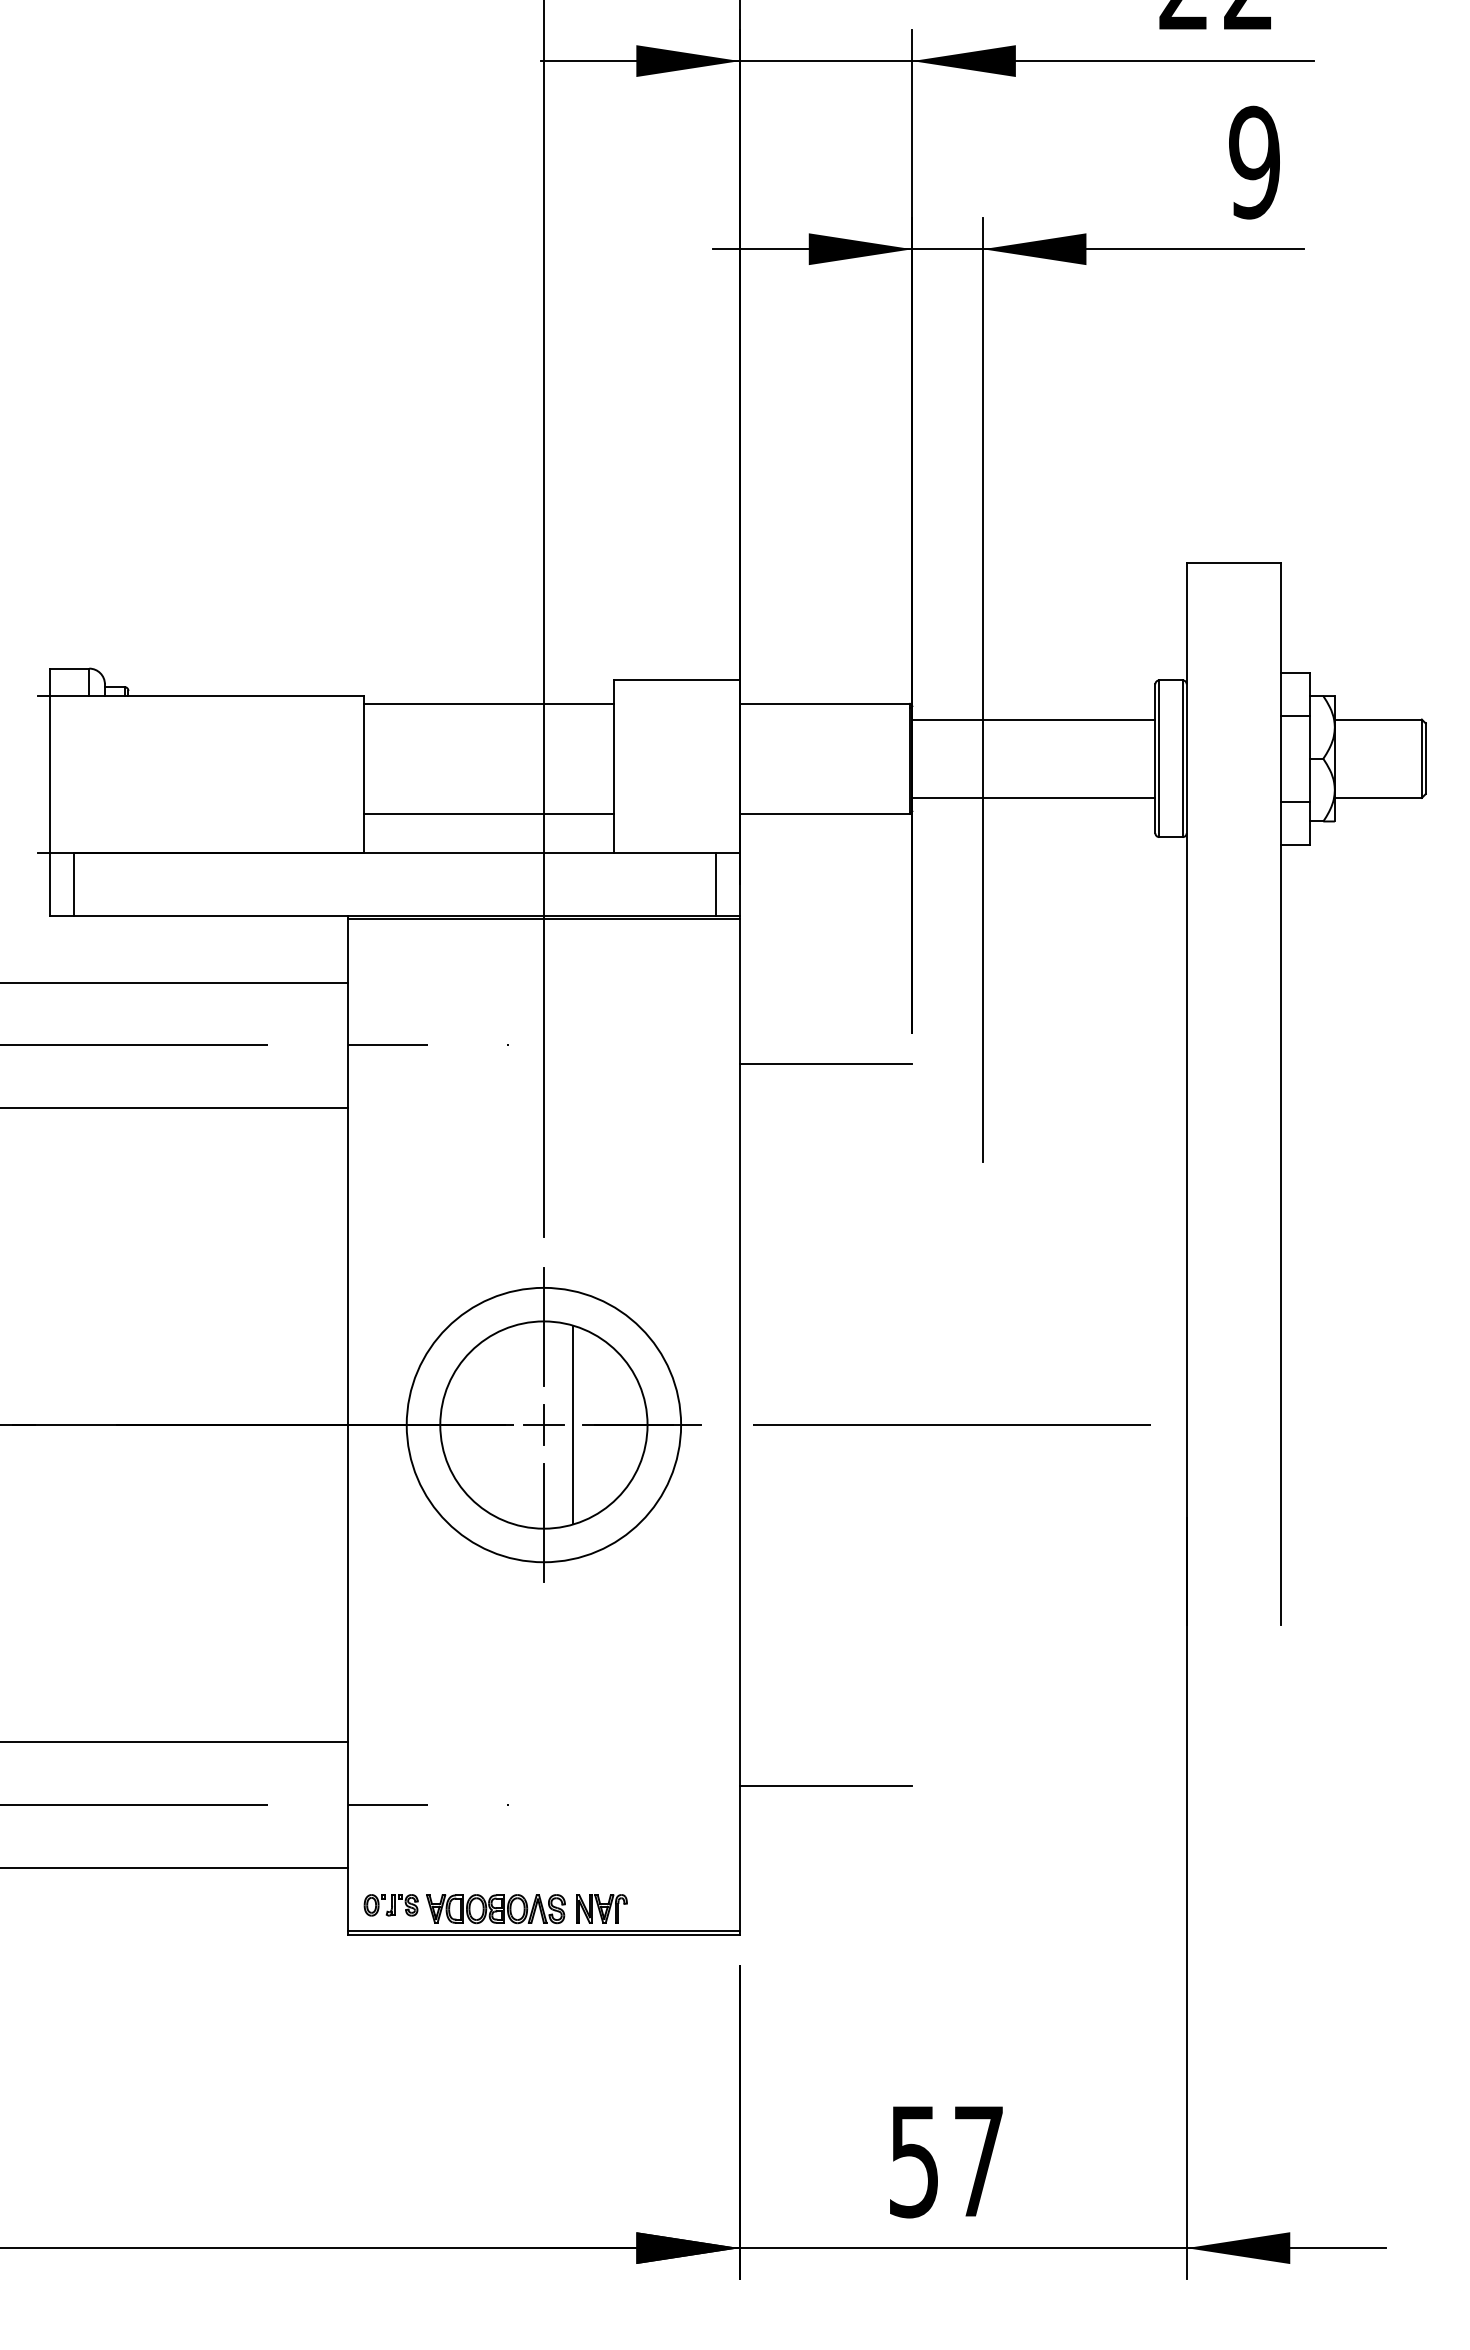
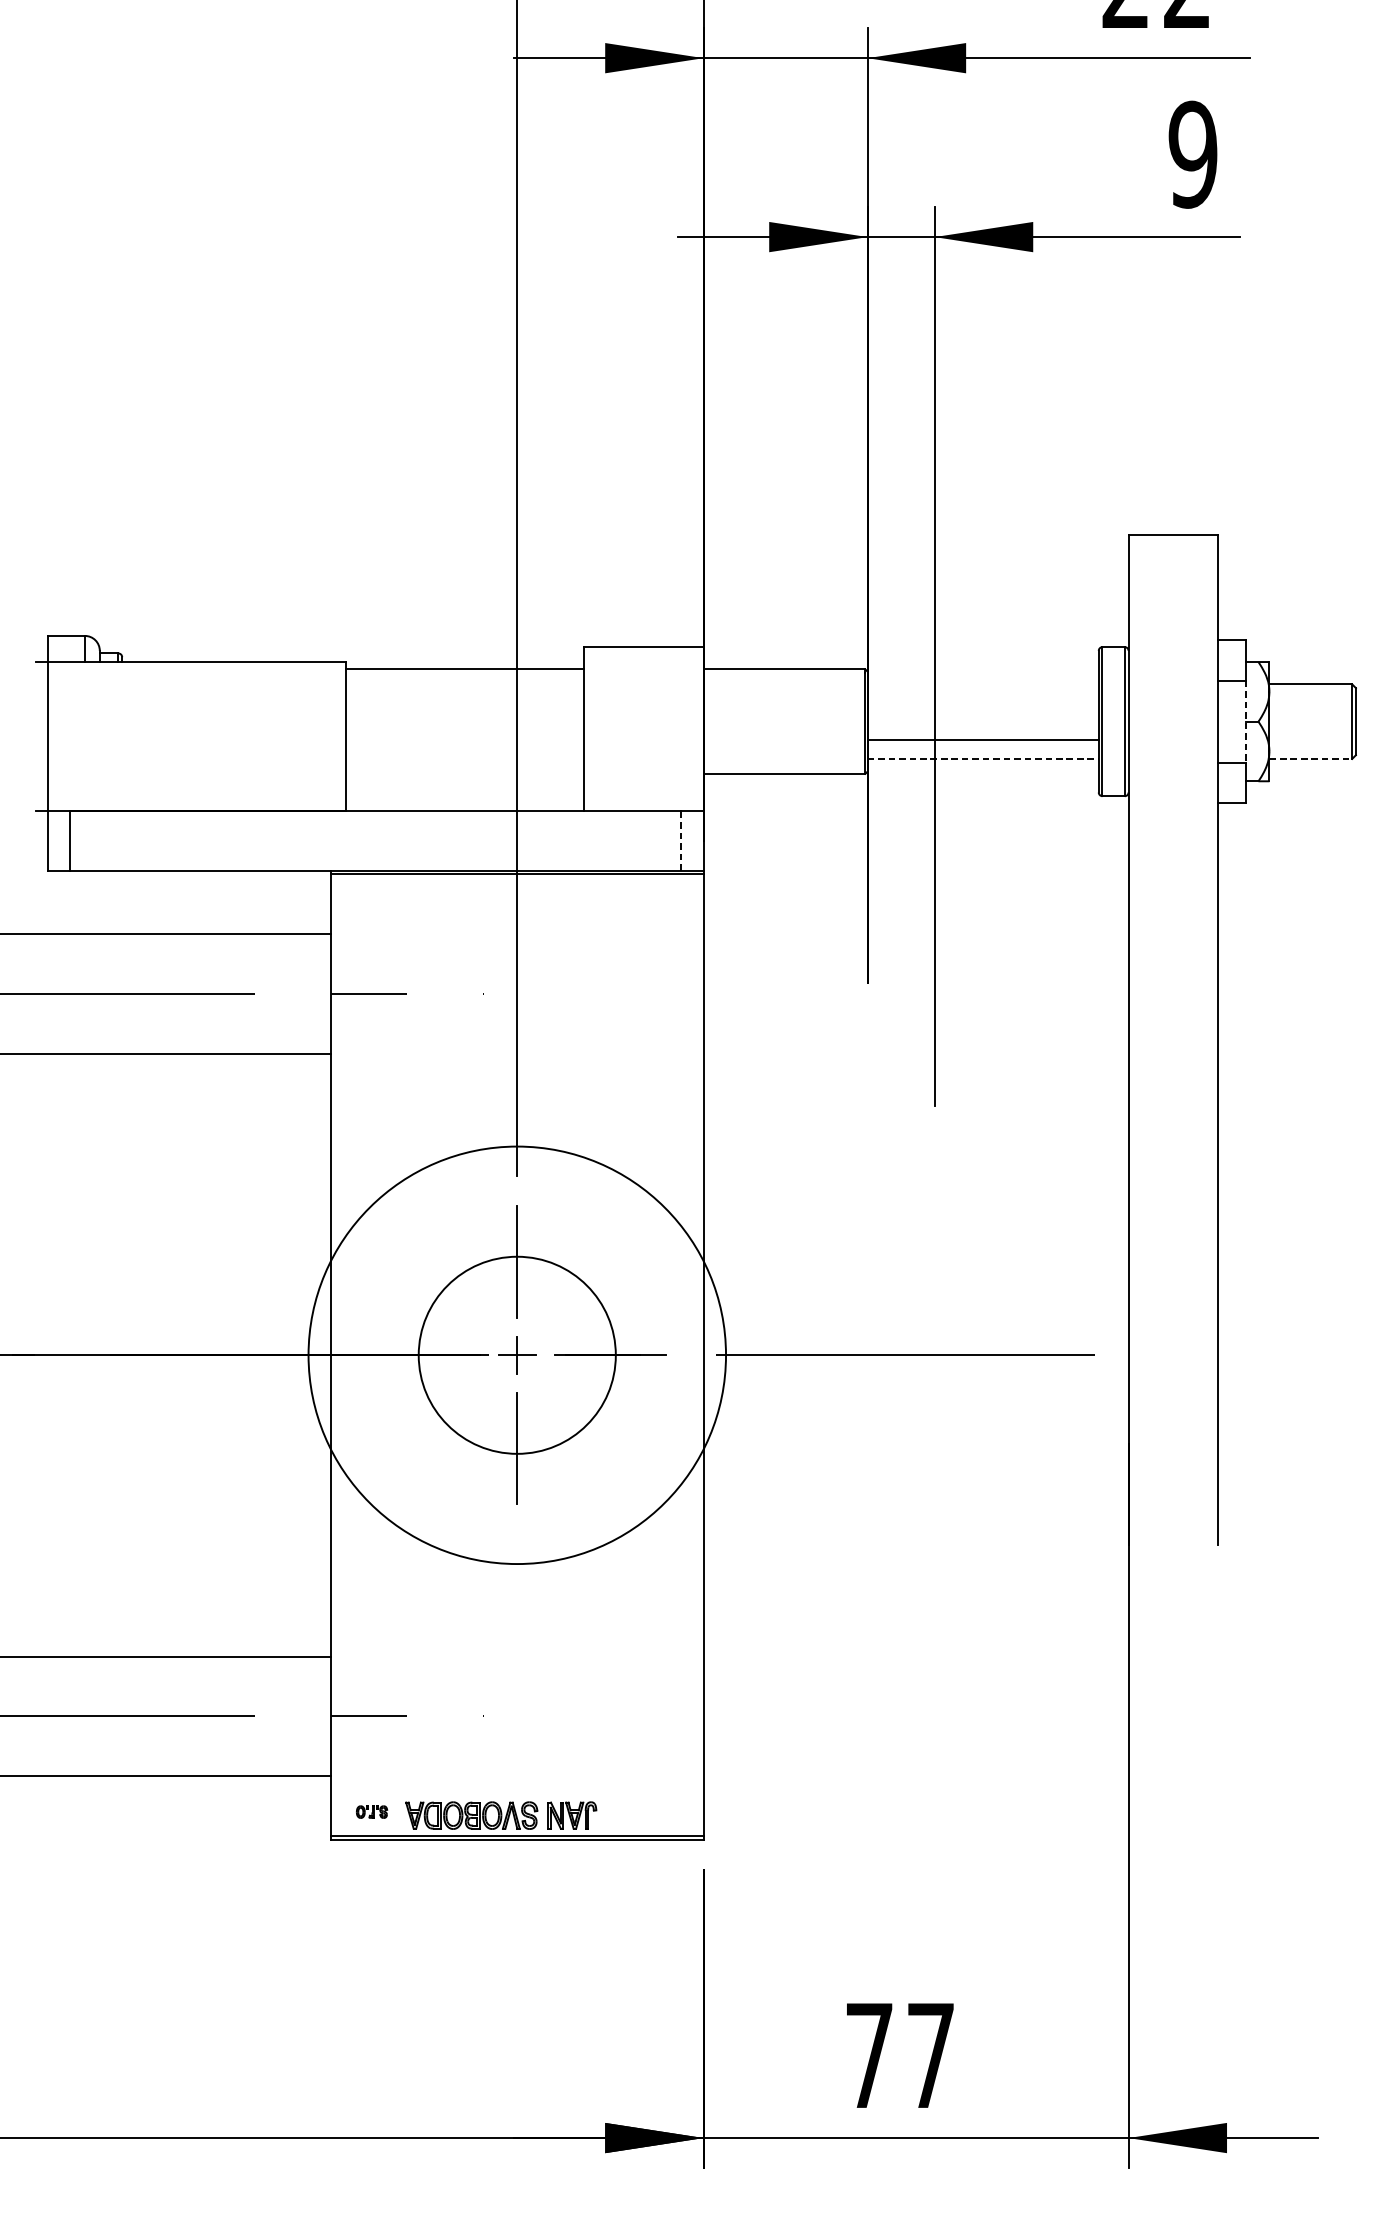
line: (1033, 719) -> (982, 740), moved
line: (1309, 758) -> (1245, 721), solid -> dashed
line: (1033, 797) -> (982, 758), solid -> dashed
line: (1378, 797) -> (1310, 758), solid -> dashed
line: (488, 813) -> (464, 773), removed
line: (716, 883) -> (681, 840), solid -> dashed
line: (825, 1064) -> (785, 1012), removed
circle: (543, 1424) -> (516, 1354), size x1.6
line: (573, 1424) -> (545, 1354), removed
line: (825, 1785) -> (785, 1698), removed
part: (390, 1905) -> (371, 1812), size x0.6
text: (914, 2162) -> (869, 2056), 57 -> 77

